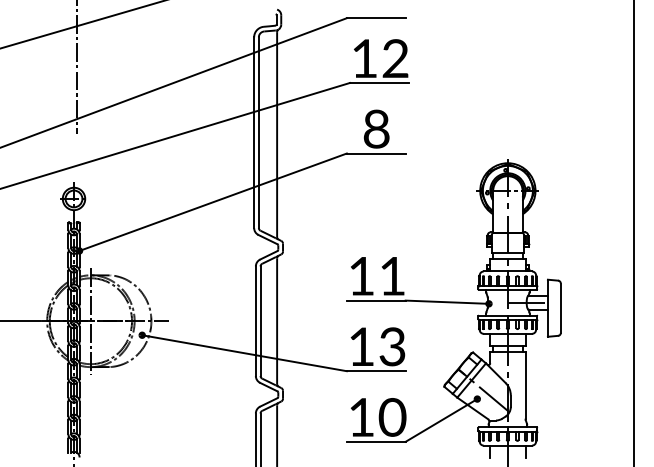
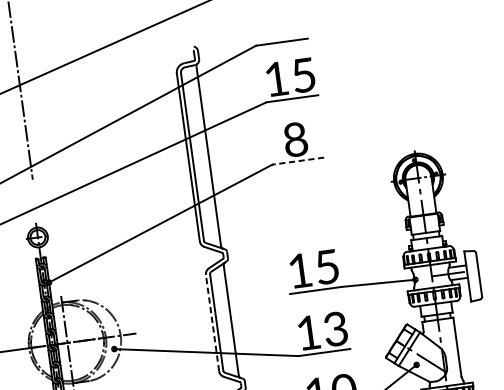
text: (395, 58) -> (303, 75), 12 -> 15
line: (375, 153) -> (297, 161), solid -> dashed
text: (392, 276) -> (327, 267), 11 -> 15
line: (255, 321) -> (212, 323), solid -> dashed

